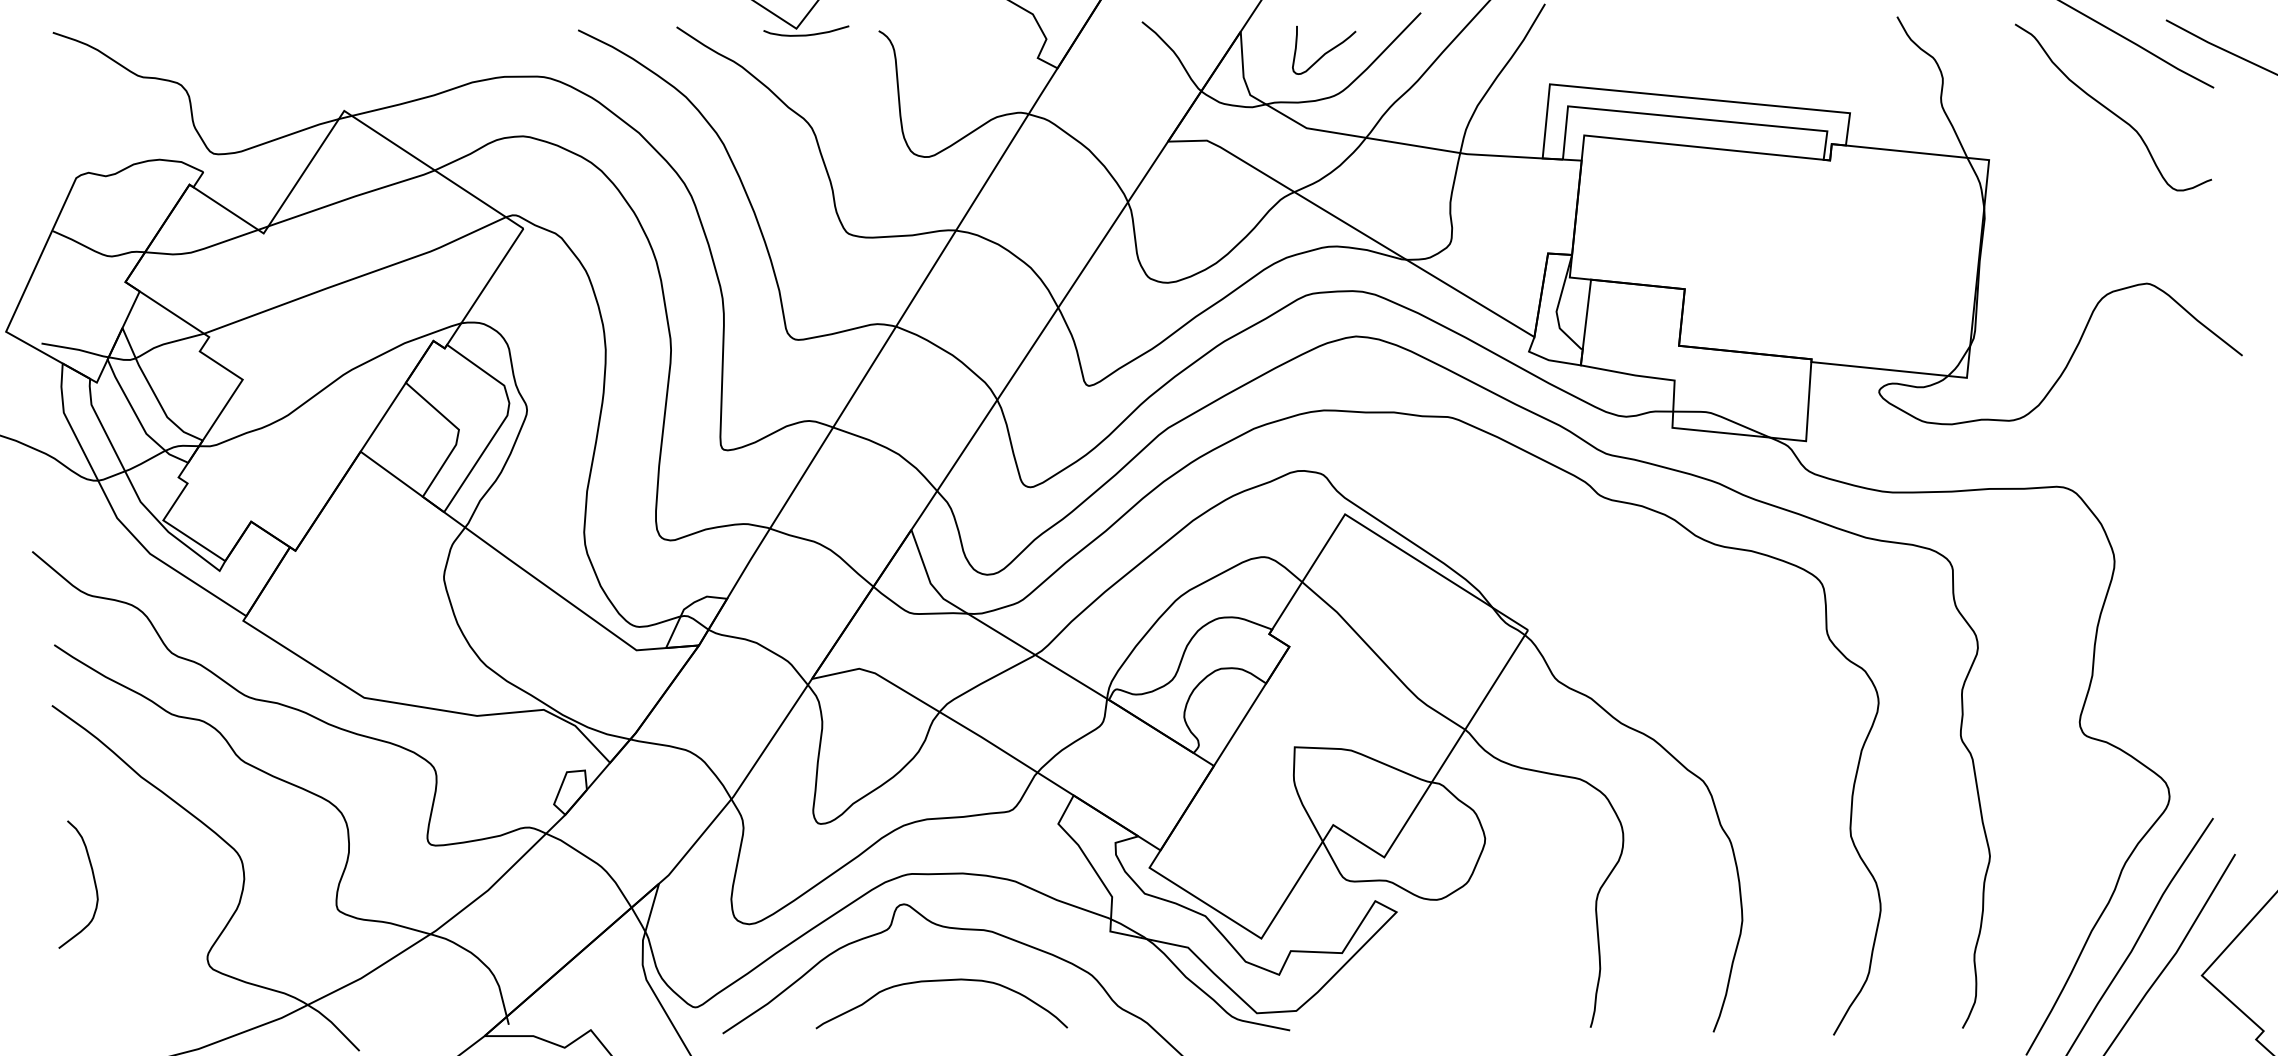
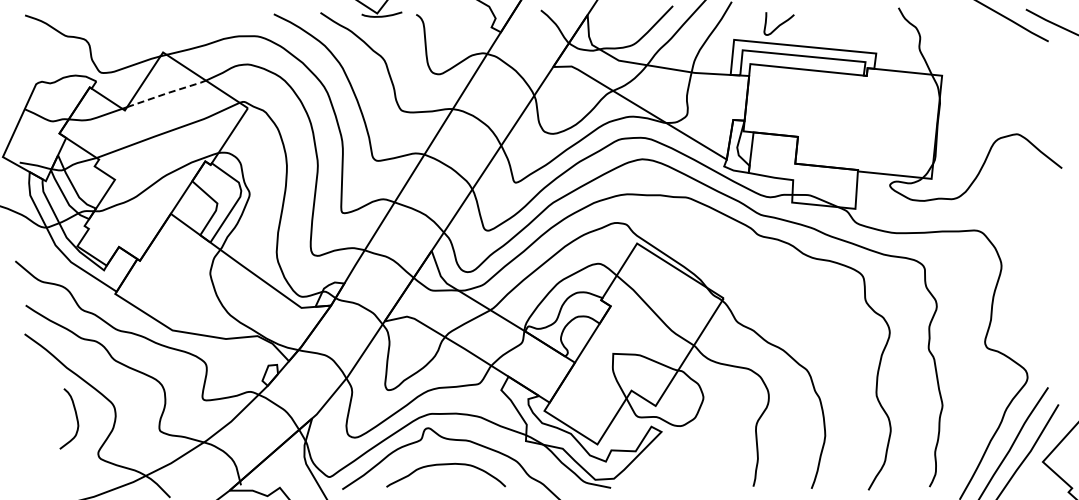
curve: (1324, 51) -> (779, 24), moved
curve: (2110, 108) -> (999, 51), removed
line: (353, 197) -> (167, 93), solid -> dashed
curve: (91, 879) -> (75, 416), moved

